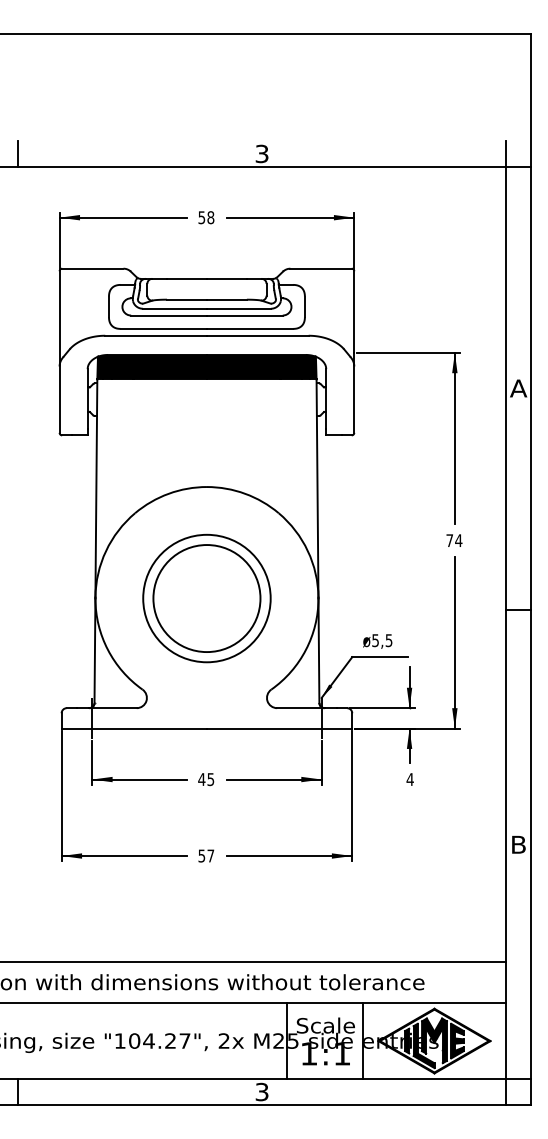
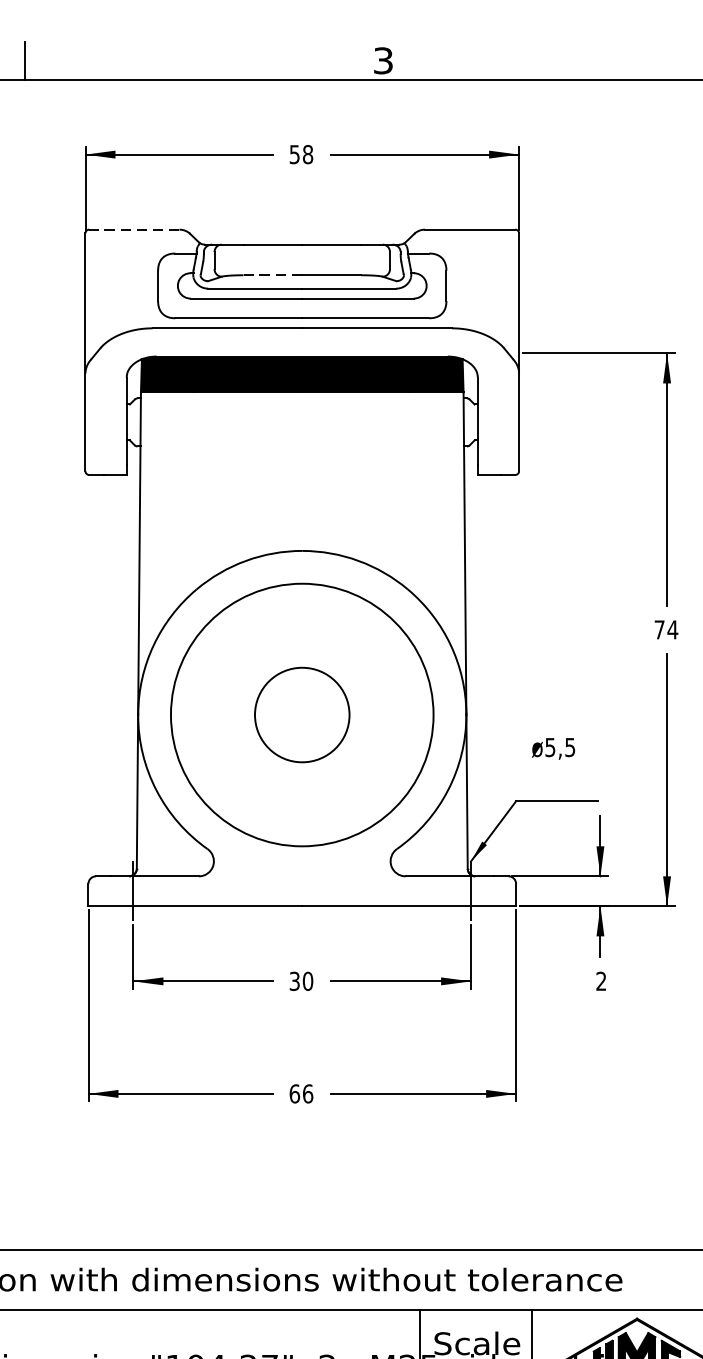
line: (92, 268) -> (133, 229), solid -> dashed
line: (186, 299) -> (272, 274), solid -> dashed
circle: (206, 598) -> (301, 714), size x0.6
circle: (206, 598) -> (301, 714), size x1.4
text: (377, 641) -> (553, 748), moved
text: (206, 779) -> (301, 981), 45 -> 30
text: (409, 779) -> (600, 981), 4 -> 2
text: (206, 855) -> (301, 1093), 57 -> 66

